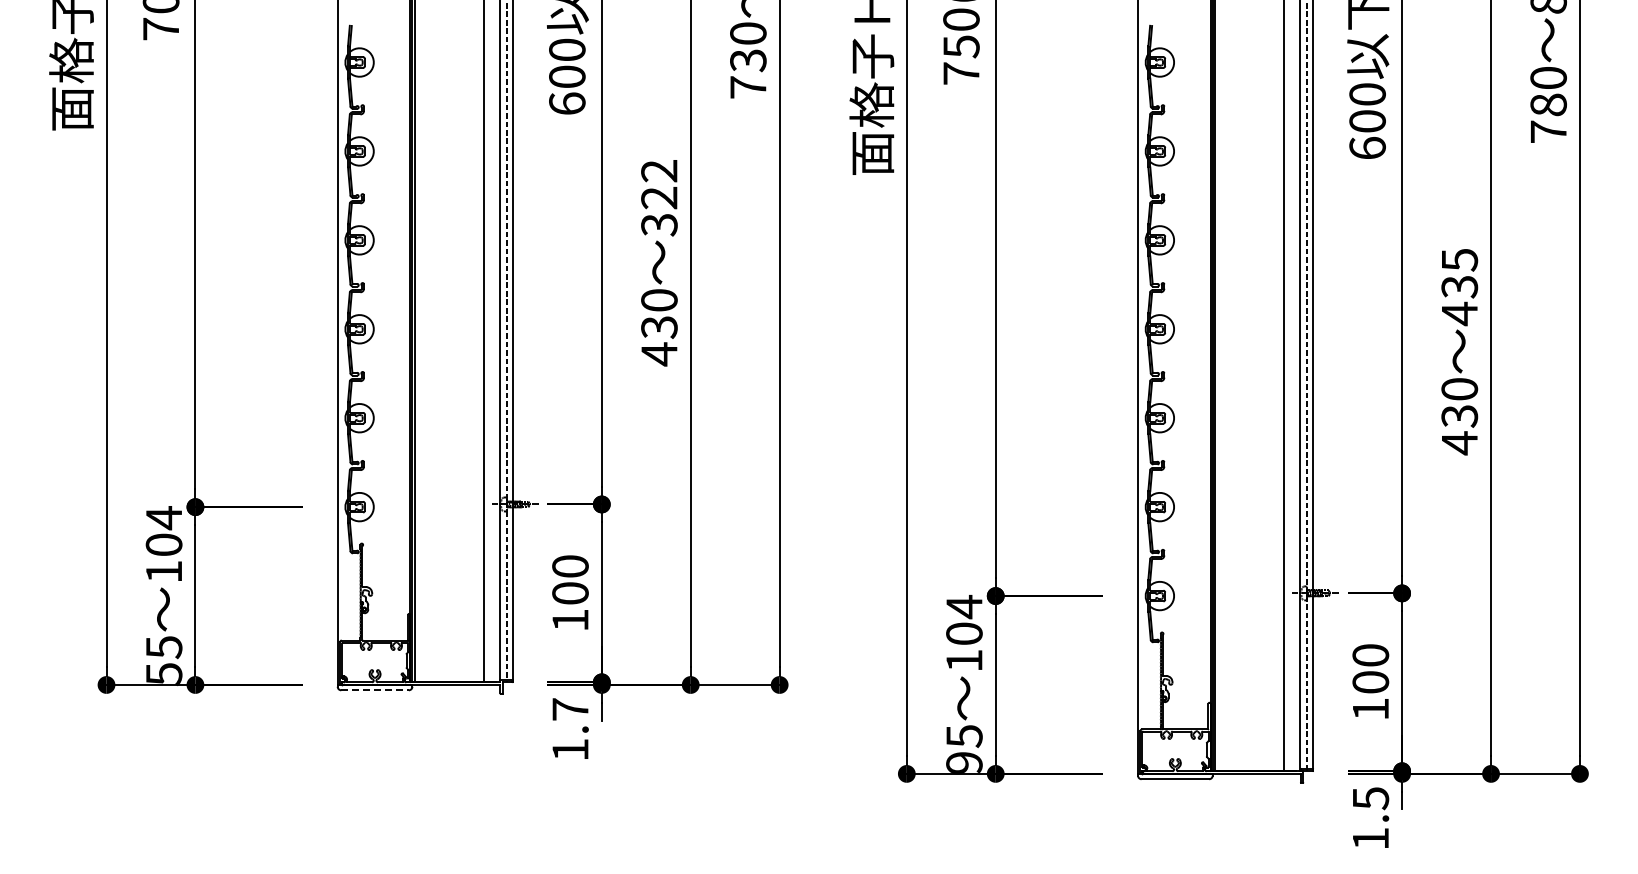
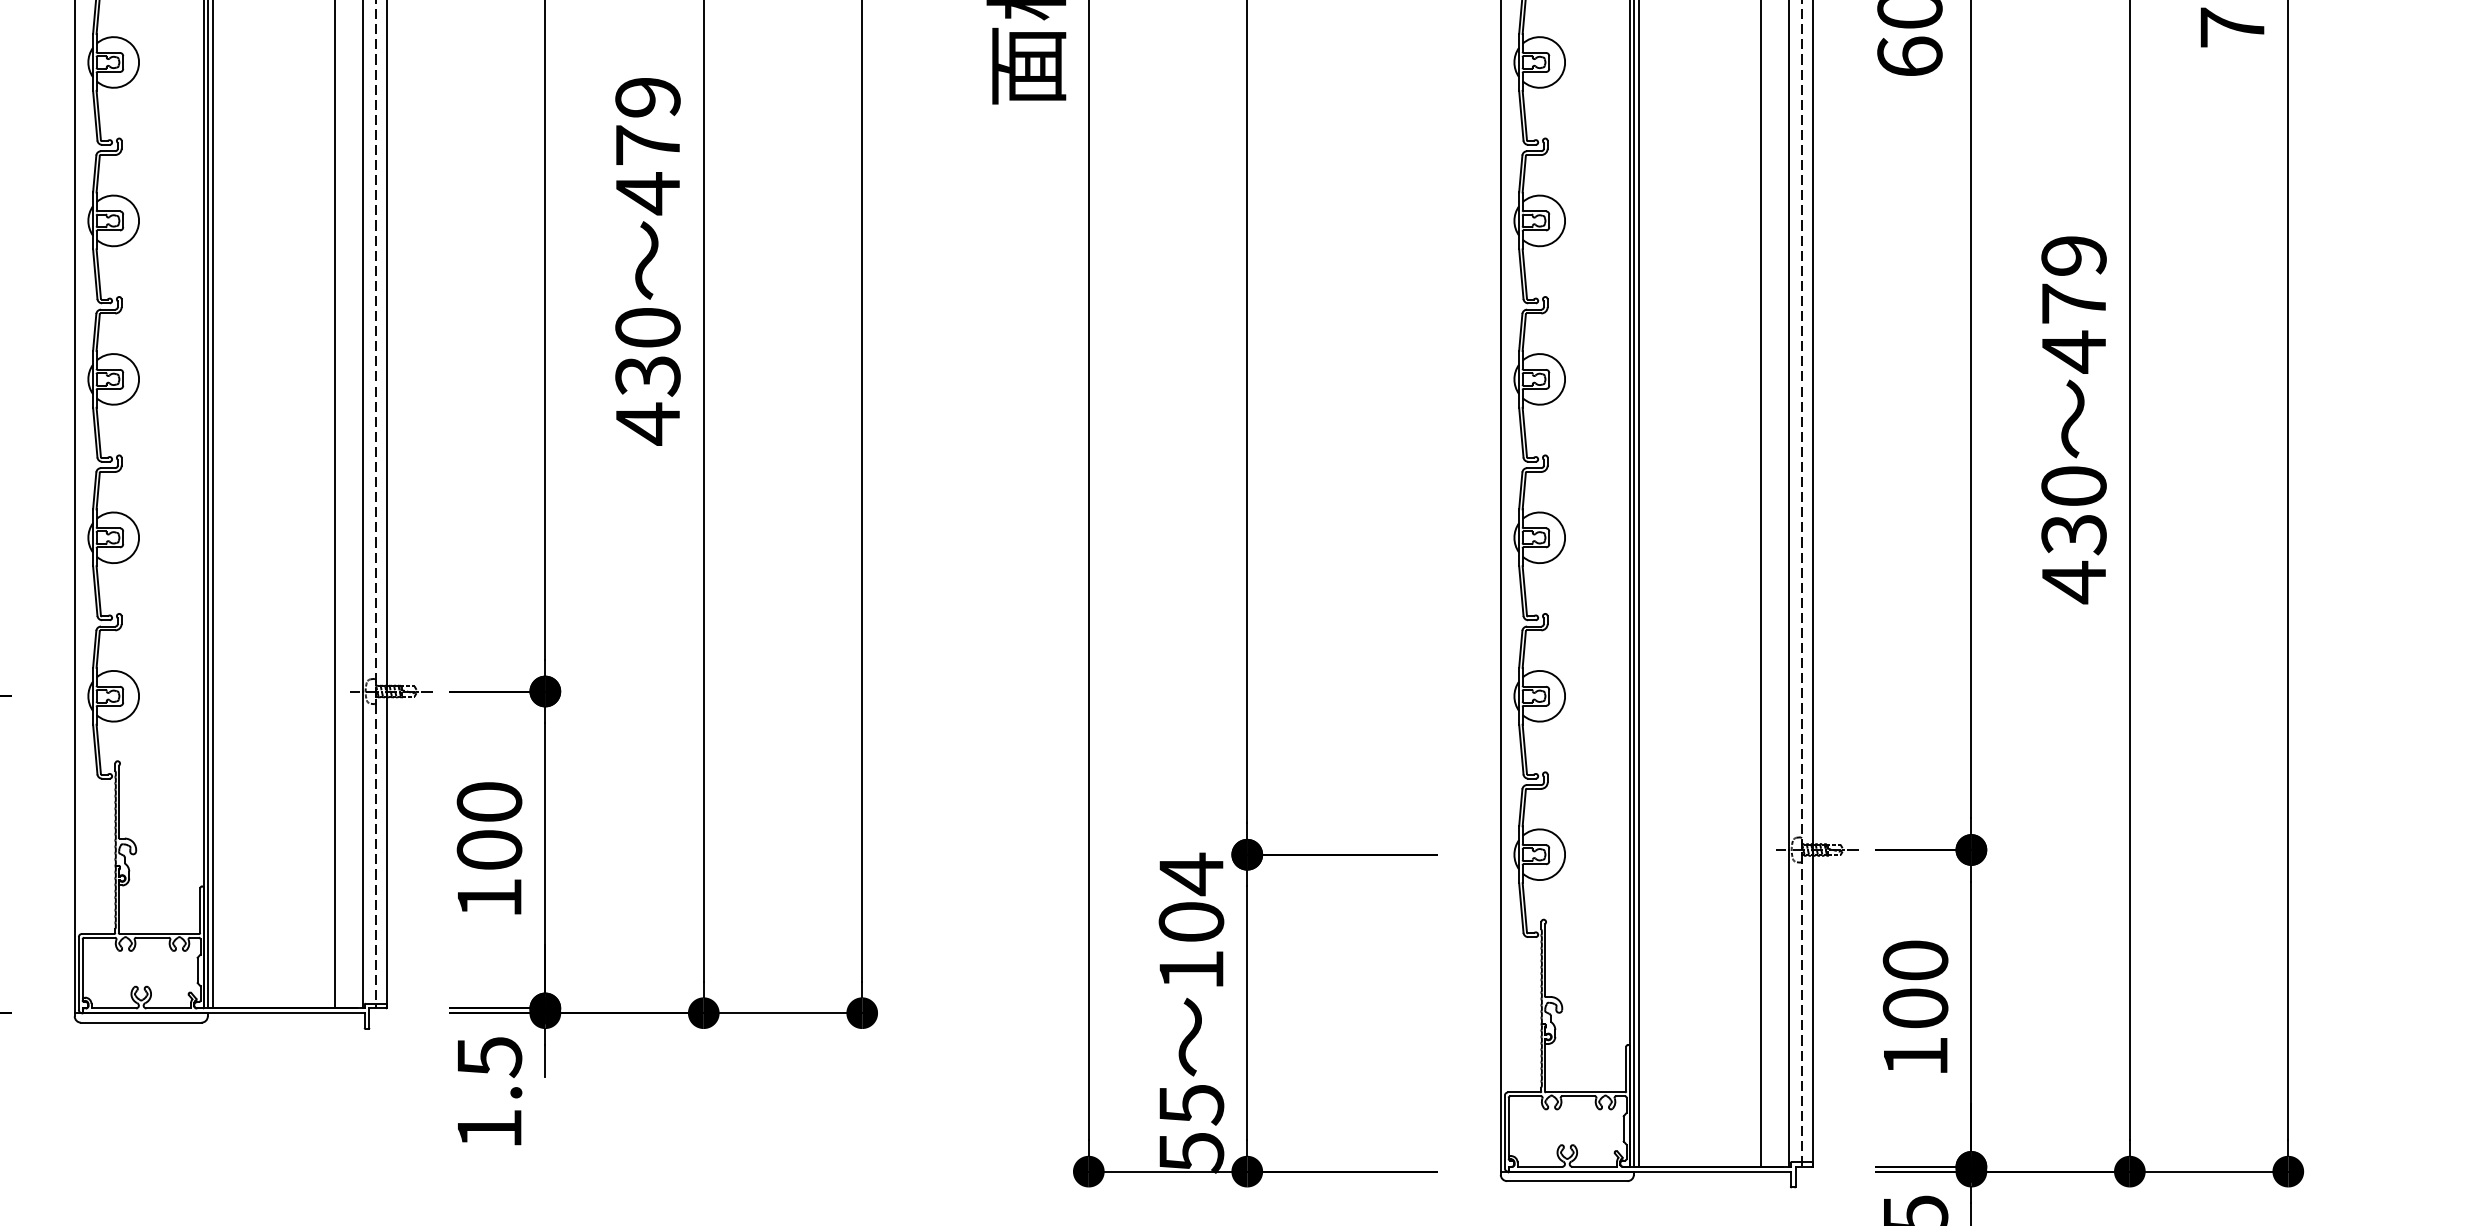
text: (659, 198) -> (648, 146), 322 -> 479
text: (1459, 273) -> (2073, 279), 435 -> 479
line: (375, 690) -> (142, 1023), dashed -> solid
text: (570, 709) -> (489, 1056), 1.7 -> 1.5
text: (964, 762) -> (1191, 1151), 95 -> 55

